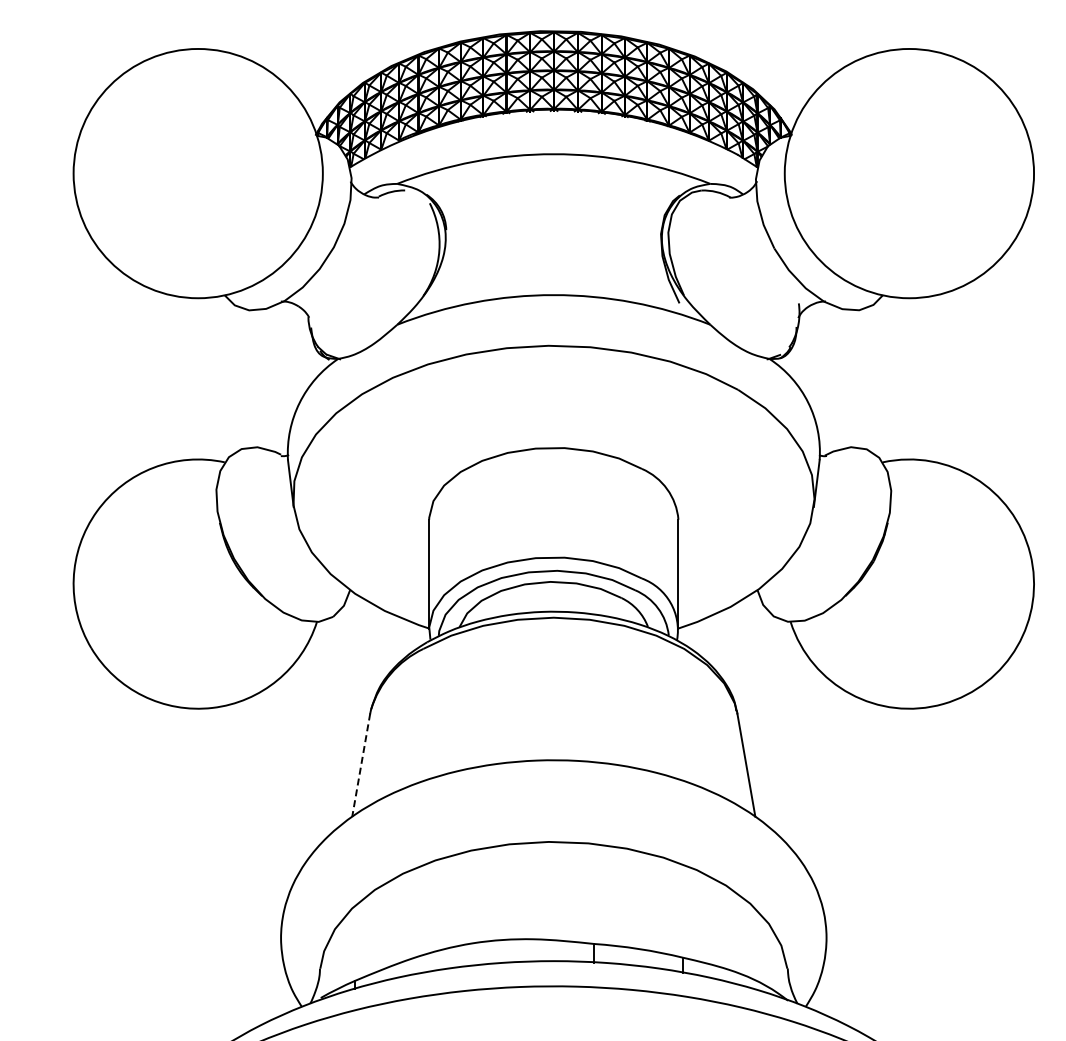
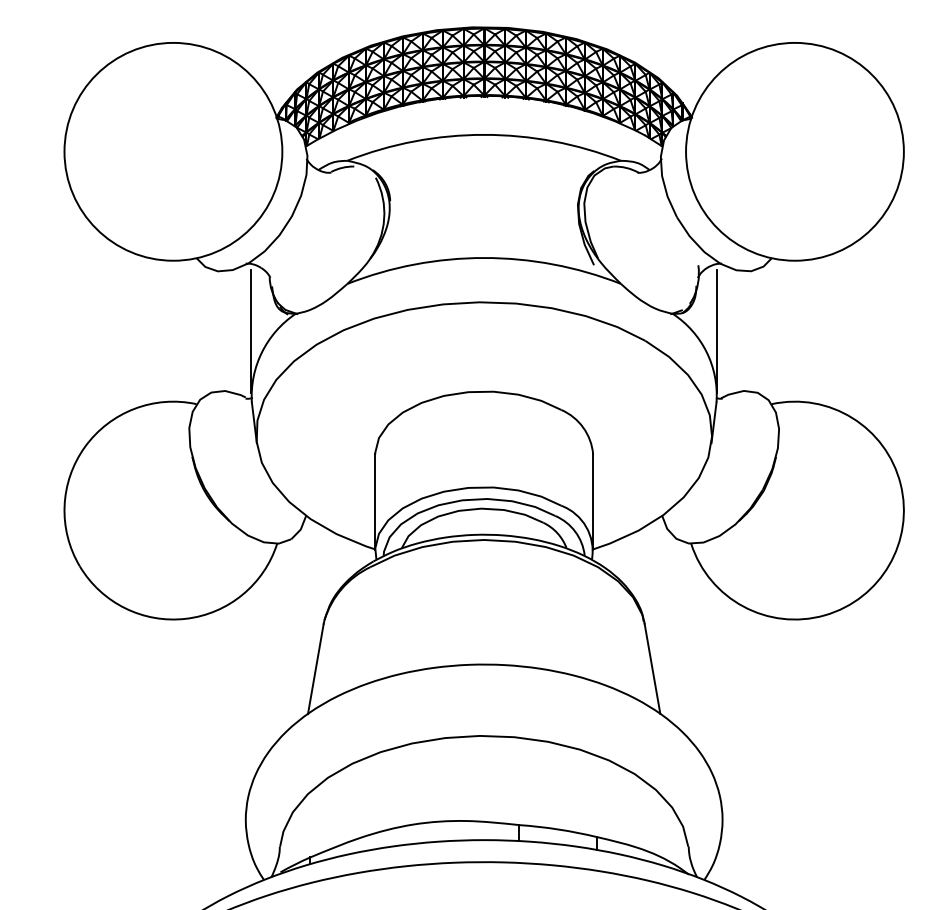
line: (287, 378) -> (251, 330), added
line: (820, 378) -> (717, 330), added
line: (361, 765) -> (316, 669), dashed -> solid

